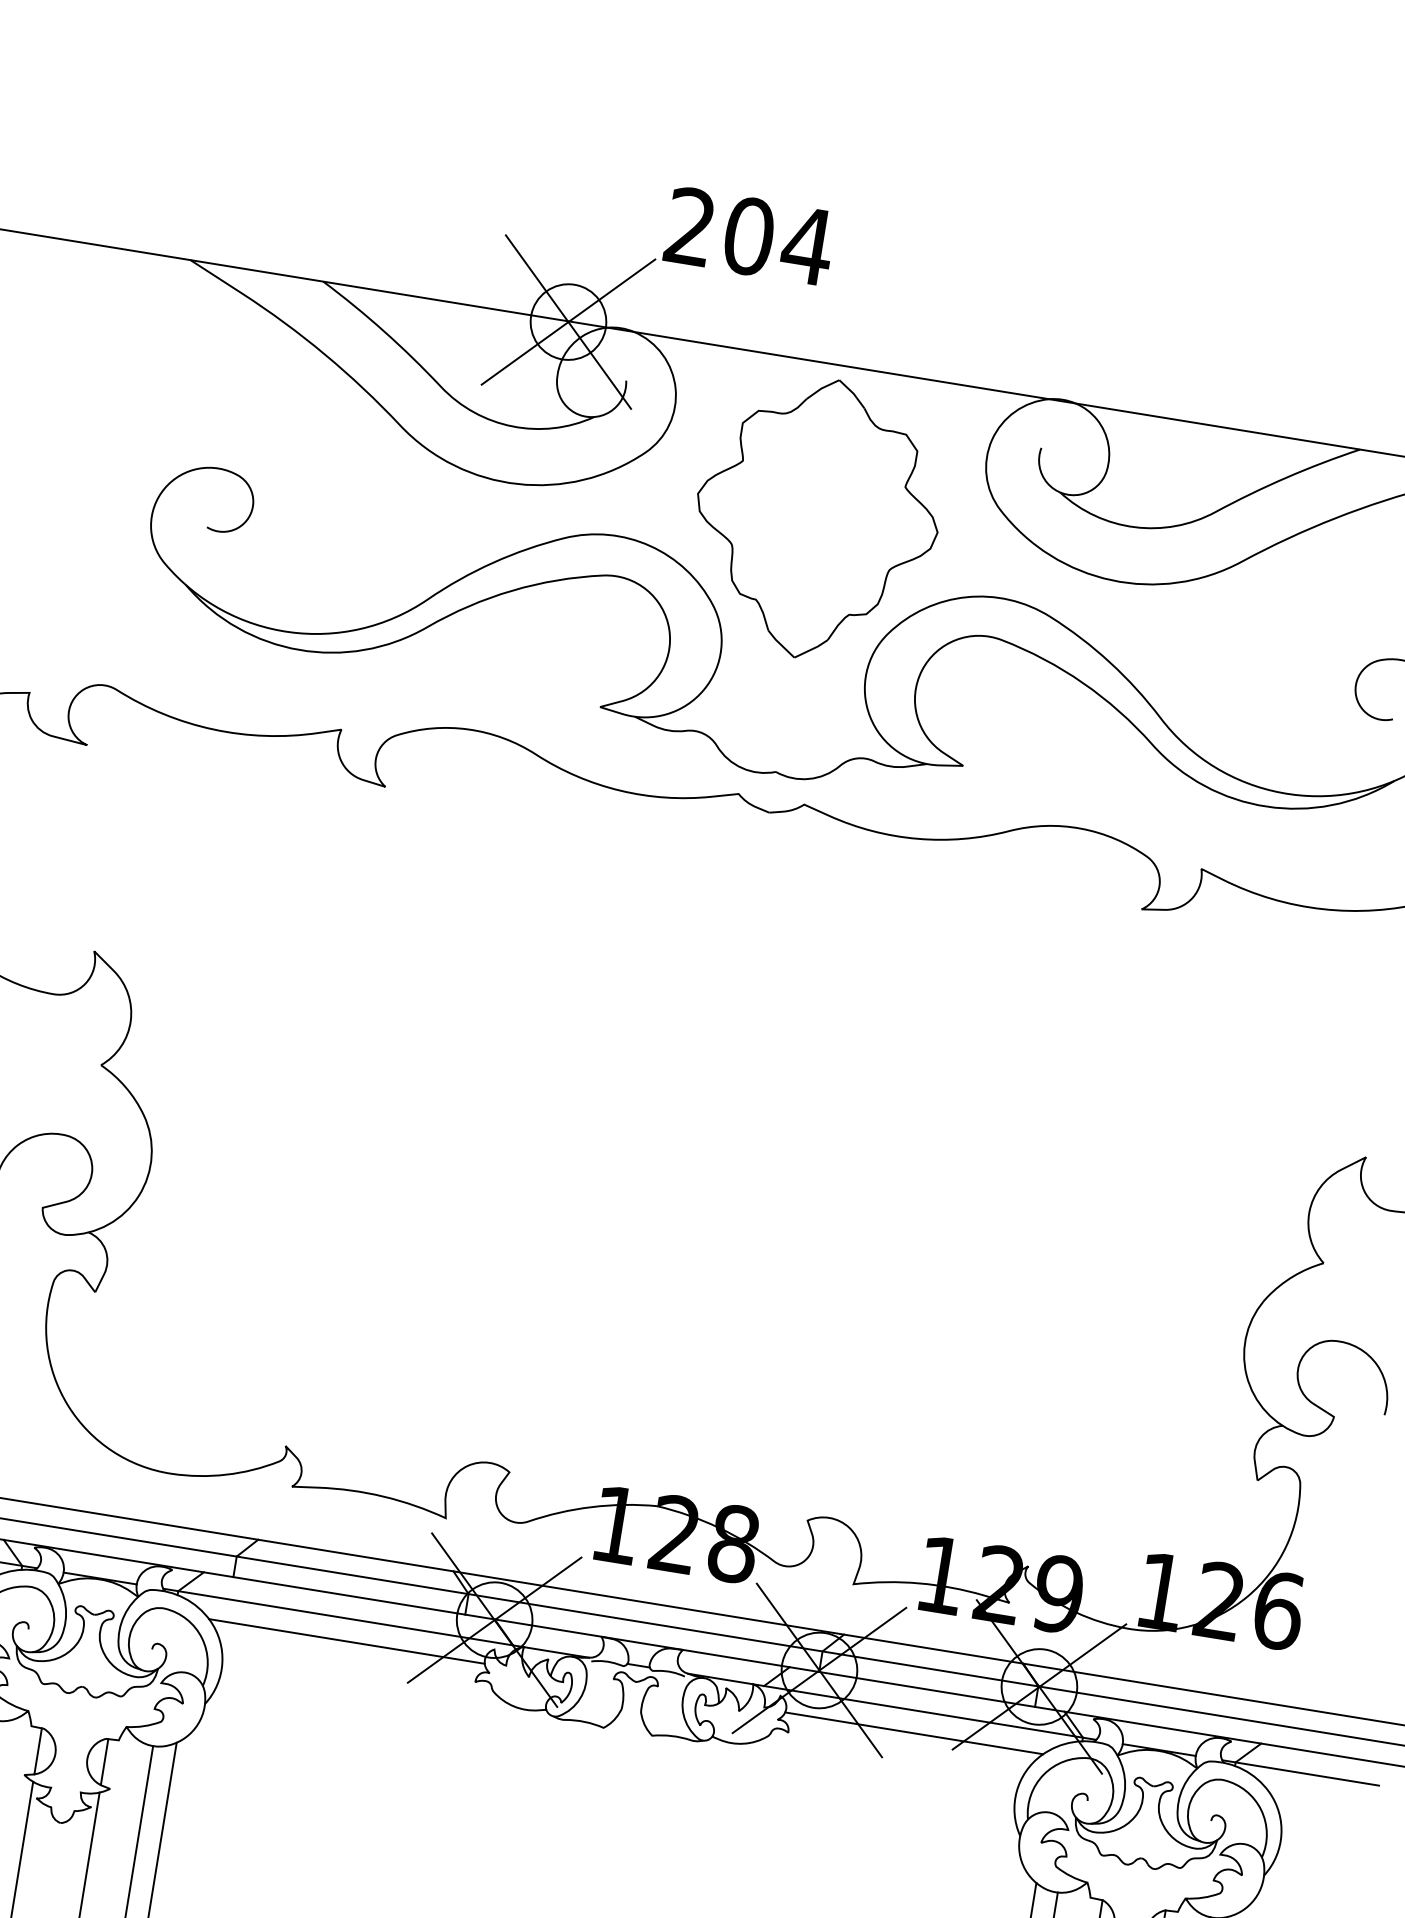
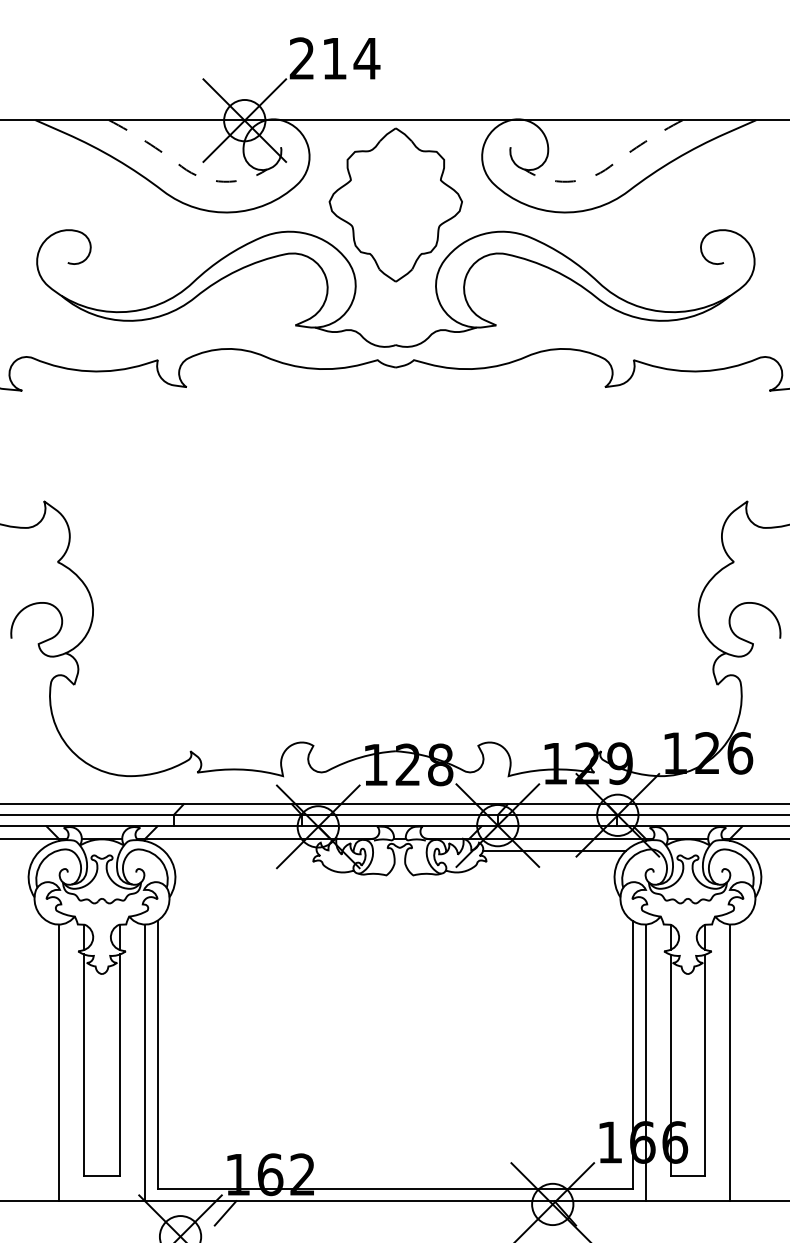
text: (748, 236) -> (334, 58), 204 -> 214
line: (451, 397) -> (188, 171), solid -> dashed
line: (1200, 518) -> (602, 171), solid -> dashed
line: (346, 1641) -> (240, 851), removed

